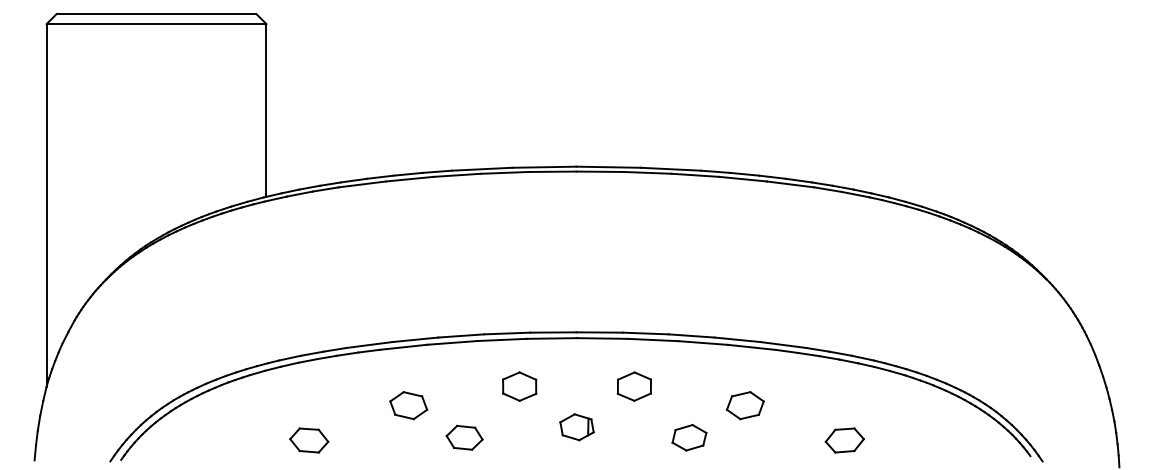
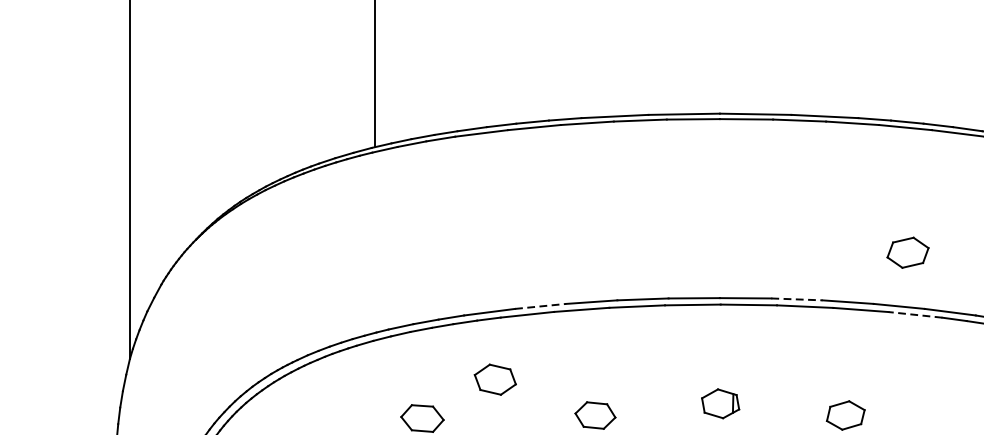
line: (646, 333) -> (797, 299), solid -> dashed
line: (415, 339) -> (540, 306), solid -> dashed
line: (751, 347) -> (914, 314), solid -> dashed
part: (519, 386) -> (656, 358), removed
part: (633, 386) -> (783, 358), removed
part: (408, 405) -> (495, 379), moved
part: (744, 405) -> (907, 252), moved

